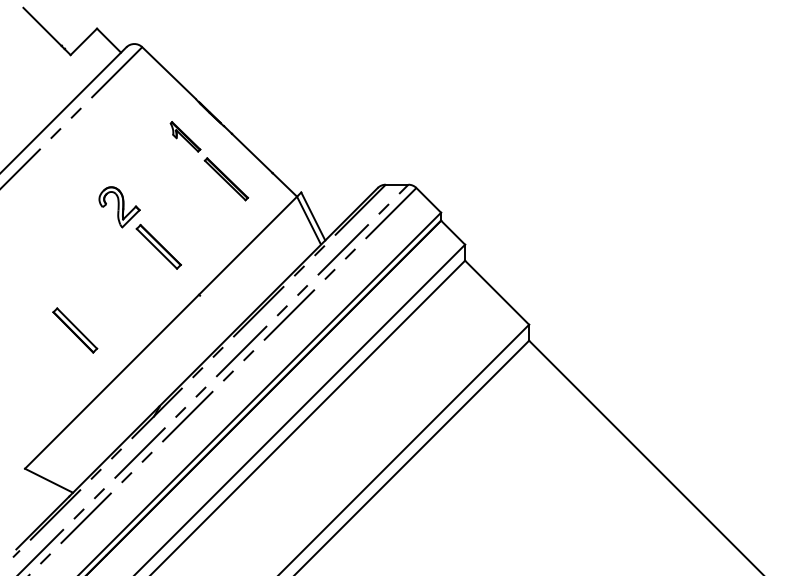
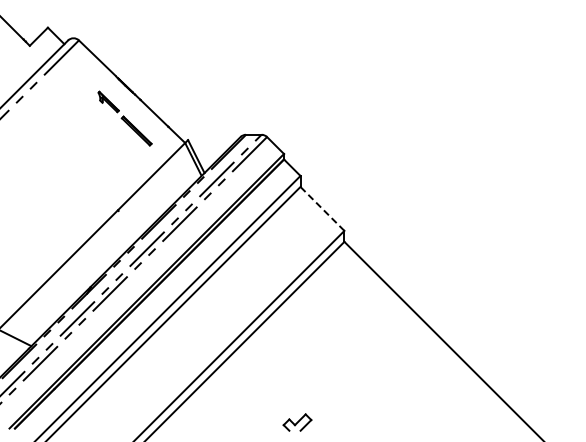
part: (140, 227) -> (77, 164), removed
line: (497, 292) -> (322, 208), solid -> dashed
part: (74, 329) -> (32, 234), removed

